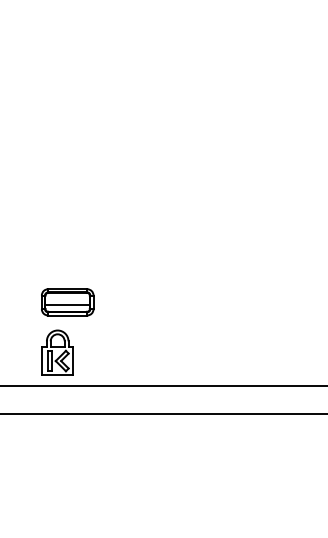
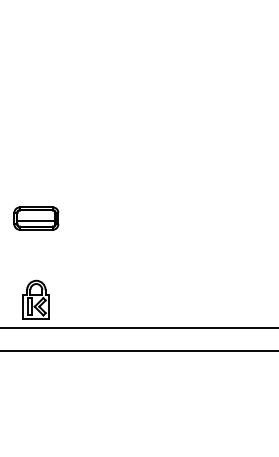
part: (67, 302) -> (36, 218), moved
part: (57, 352) -> (36, 299), moved

